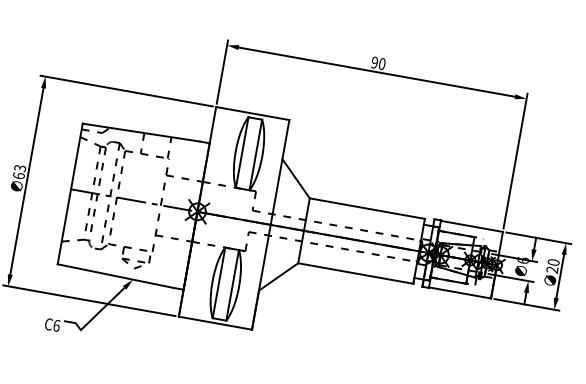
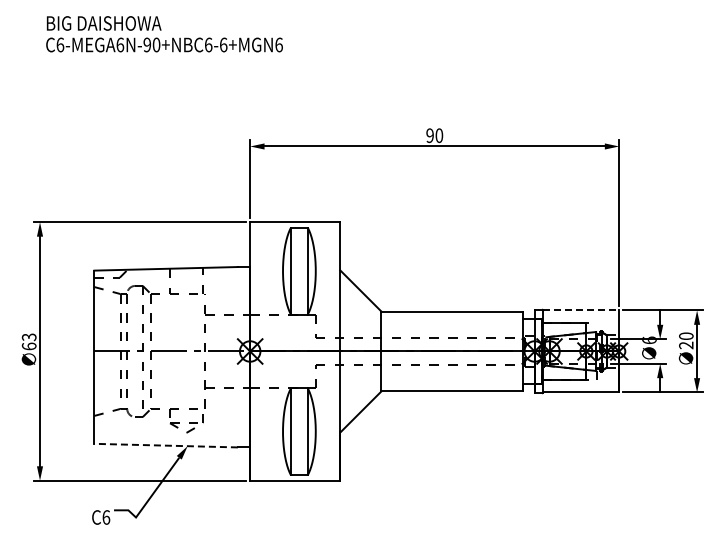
line: (472, 226) -> (581, 310), solid -> dashed
line: (115, 276) -> (166, 445), solid -> dashed

